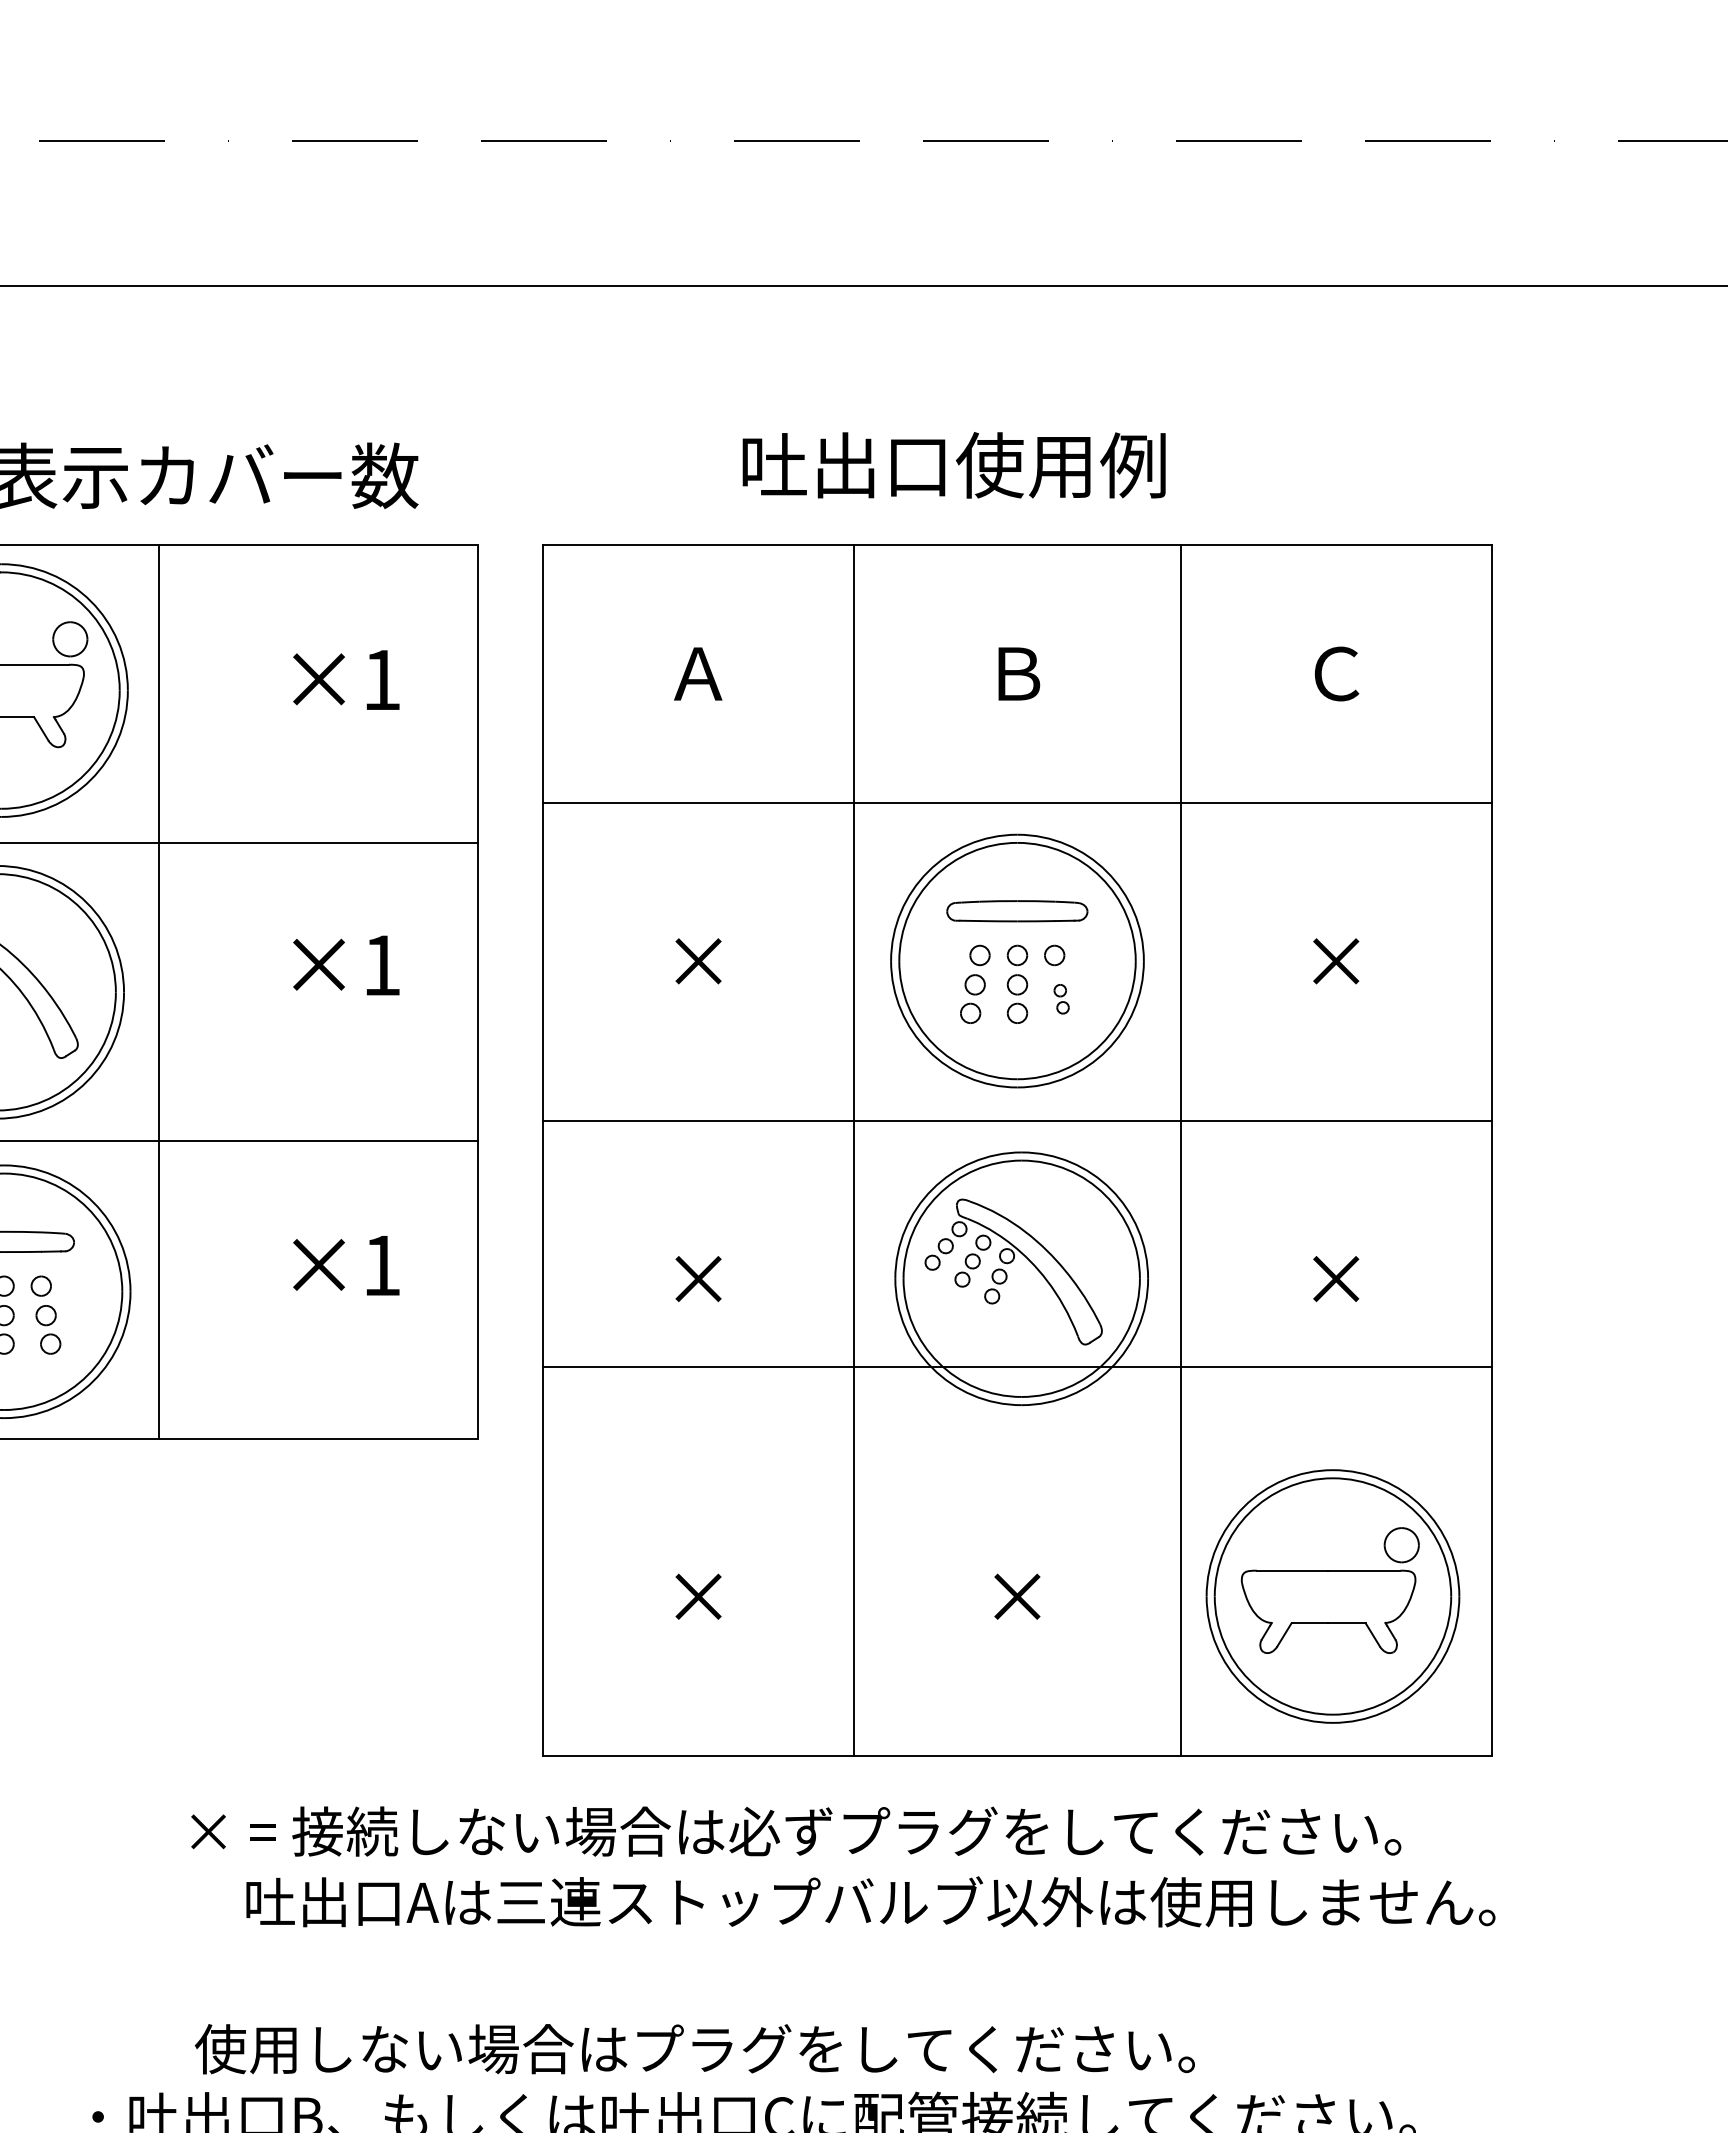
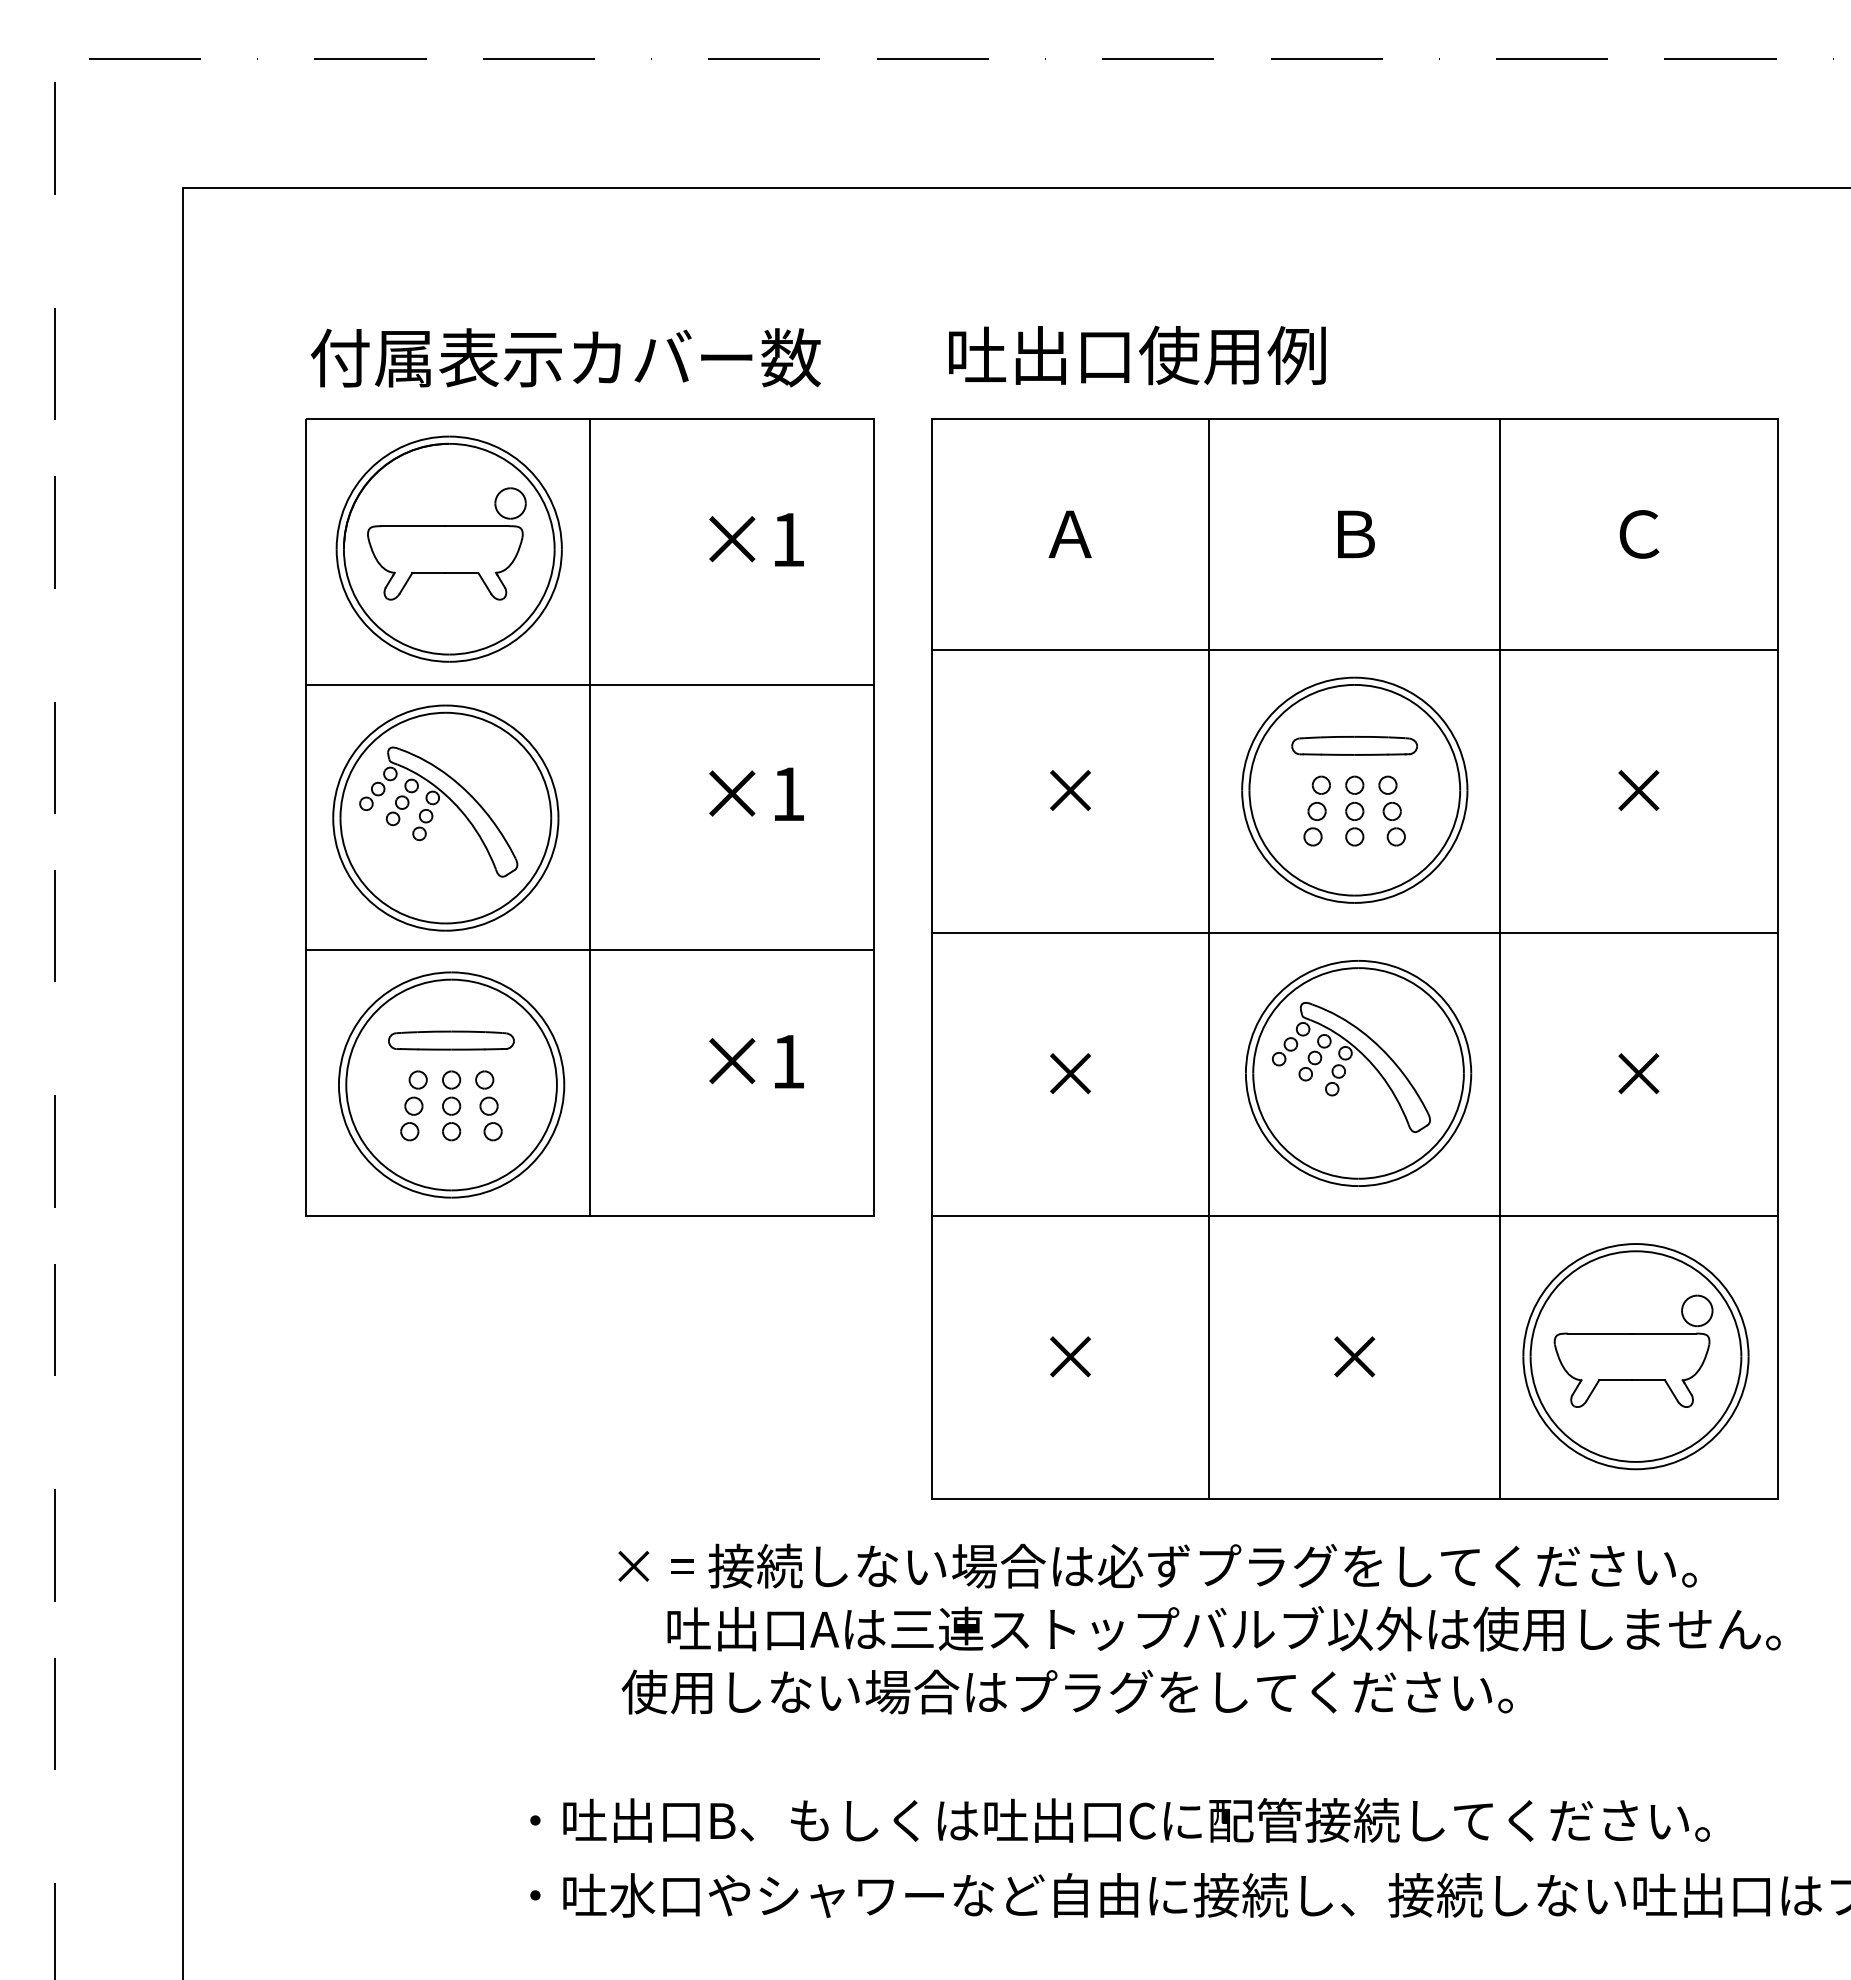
text: (954, 465) -> (1137, 355), moved
part: (1060, 999) -> (1393, 824), size x1.67
line: (1017, 1366) -> (1354, 1215), moved
text: (694, 2048) -> (1066, 1691), moved

